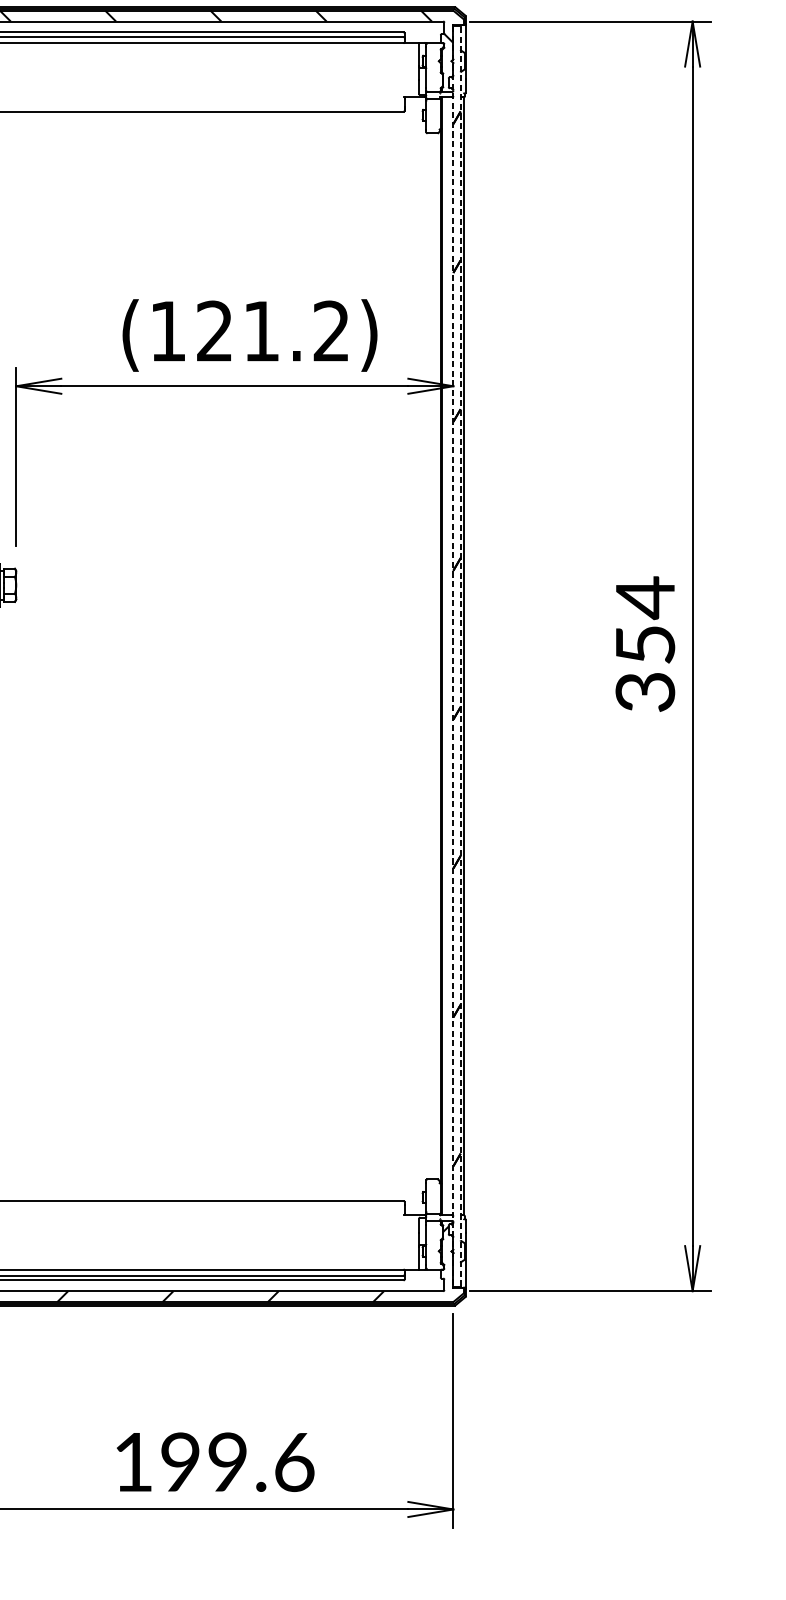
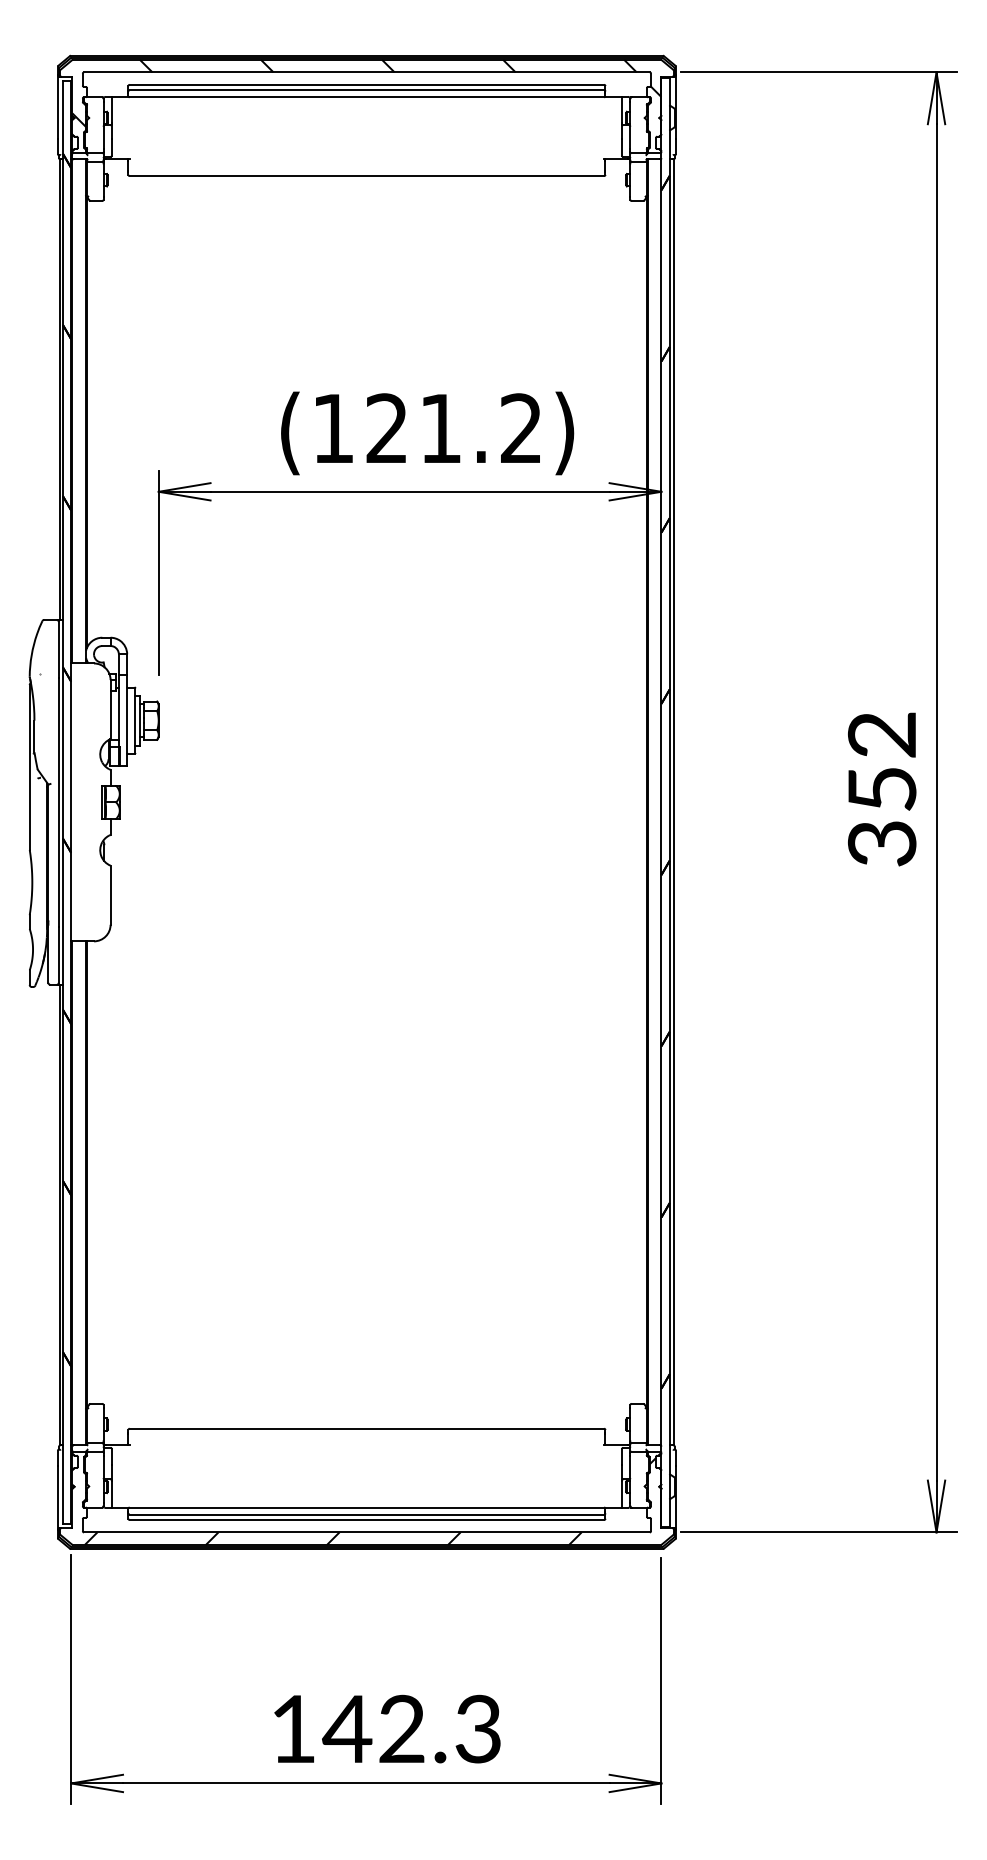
text: (644, 598) -> (881, 735), 354 -> 352
line: (453, 656) -> (661, 802), dashed -> solid
line: (460, 656) -> (669, 802), dashed -> solid
text: (236, 1461) -> (411, 1728), 199.6 -> 142.3

